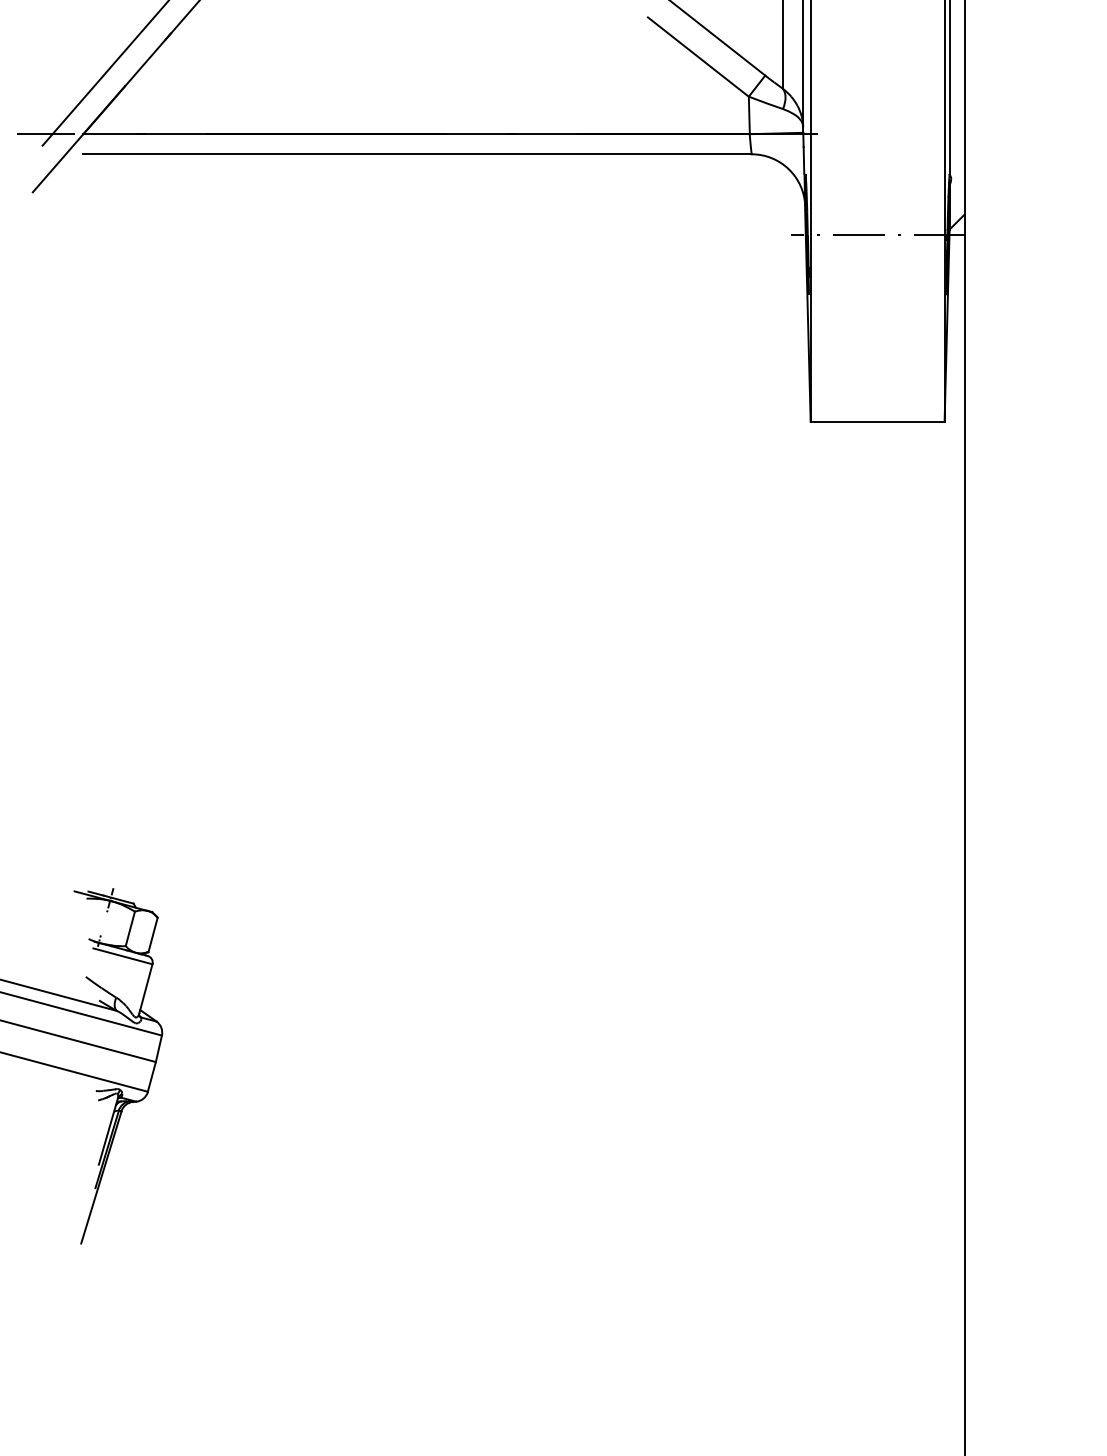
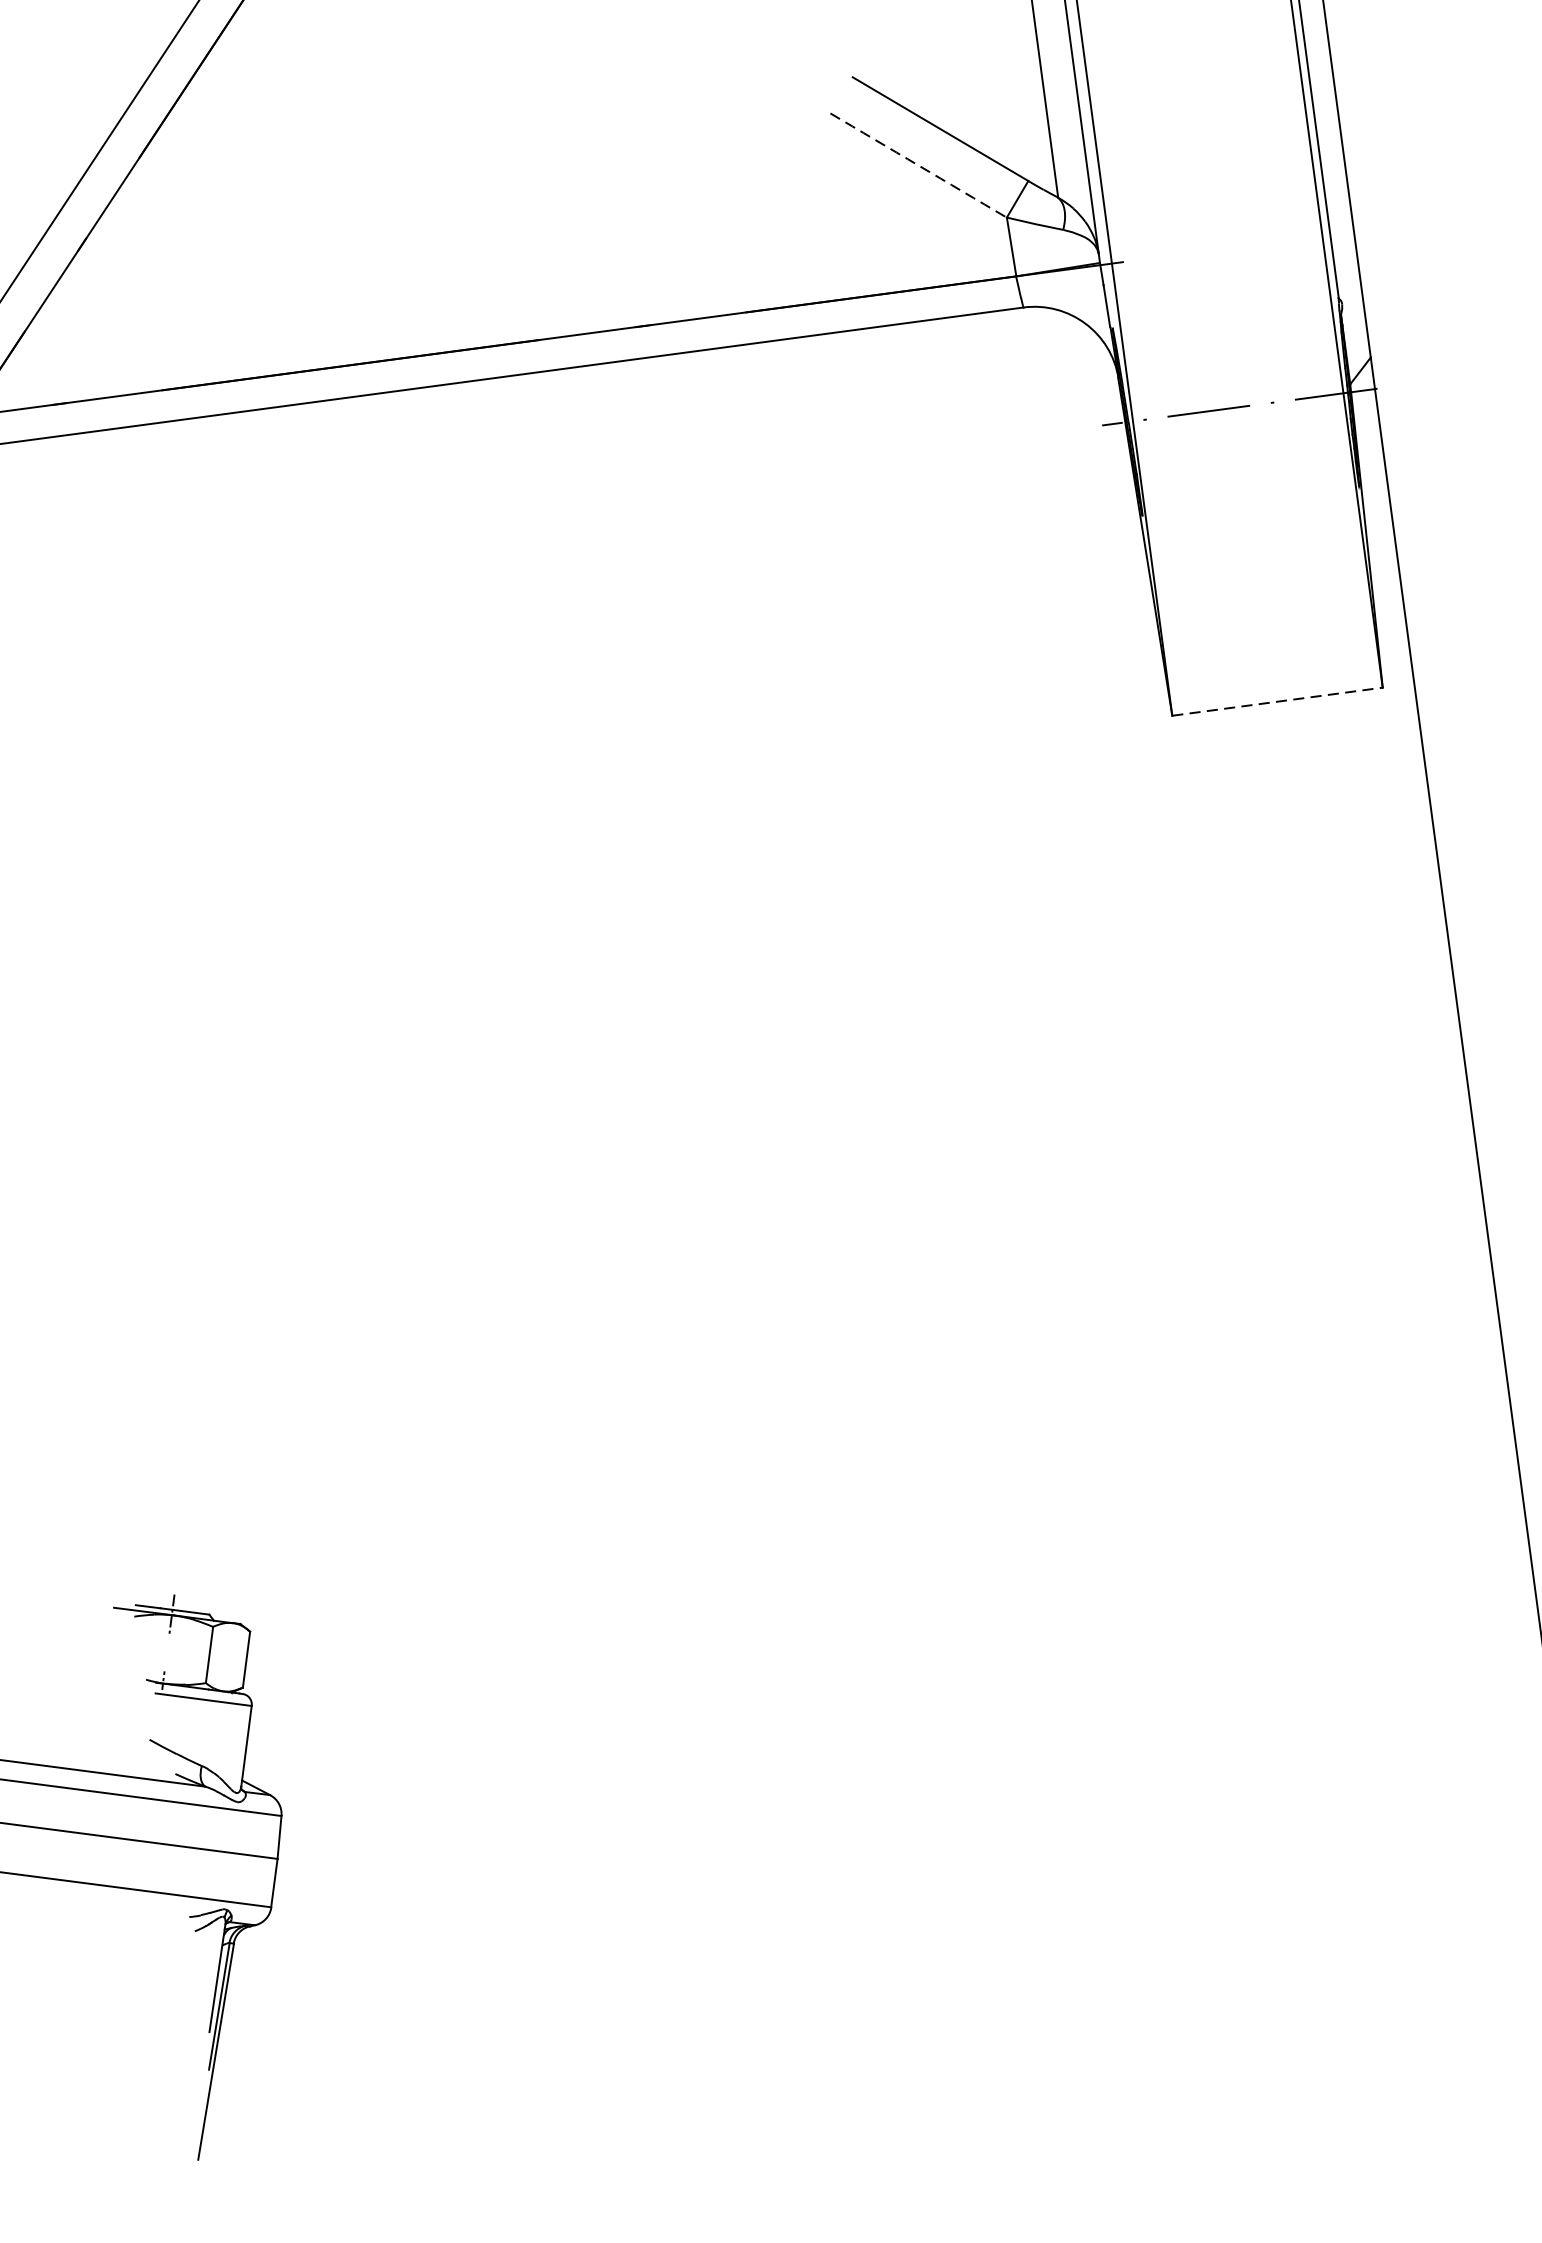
arc: (698, 56) -> (919, 165), solid -> dashed
line: (877, 421) -> (1277, 701), solid -> dashed

